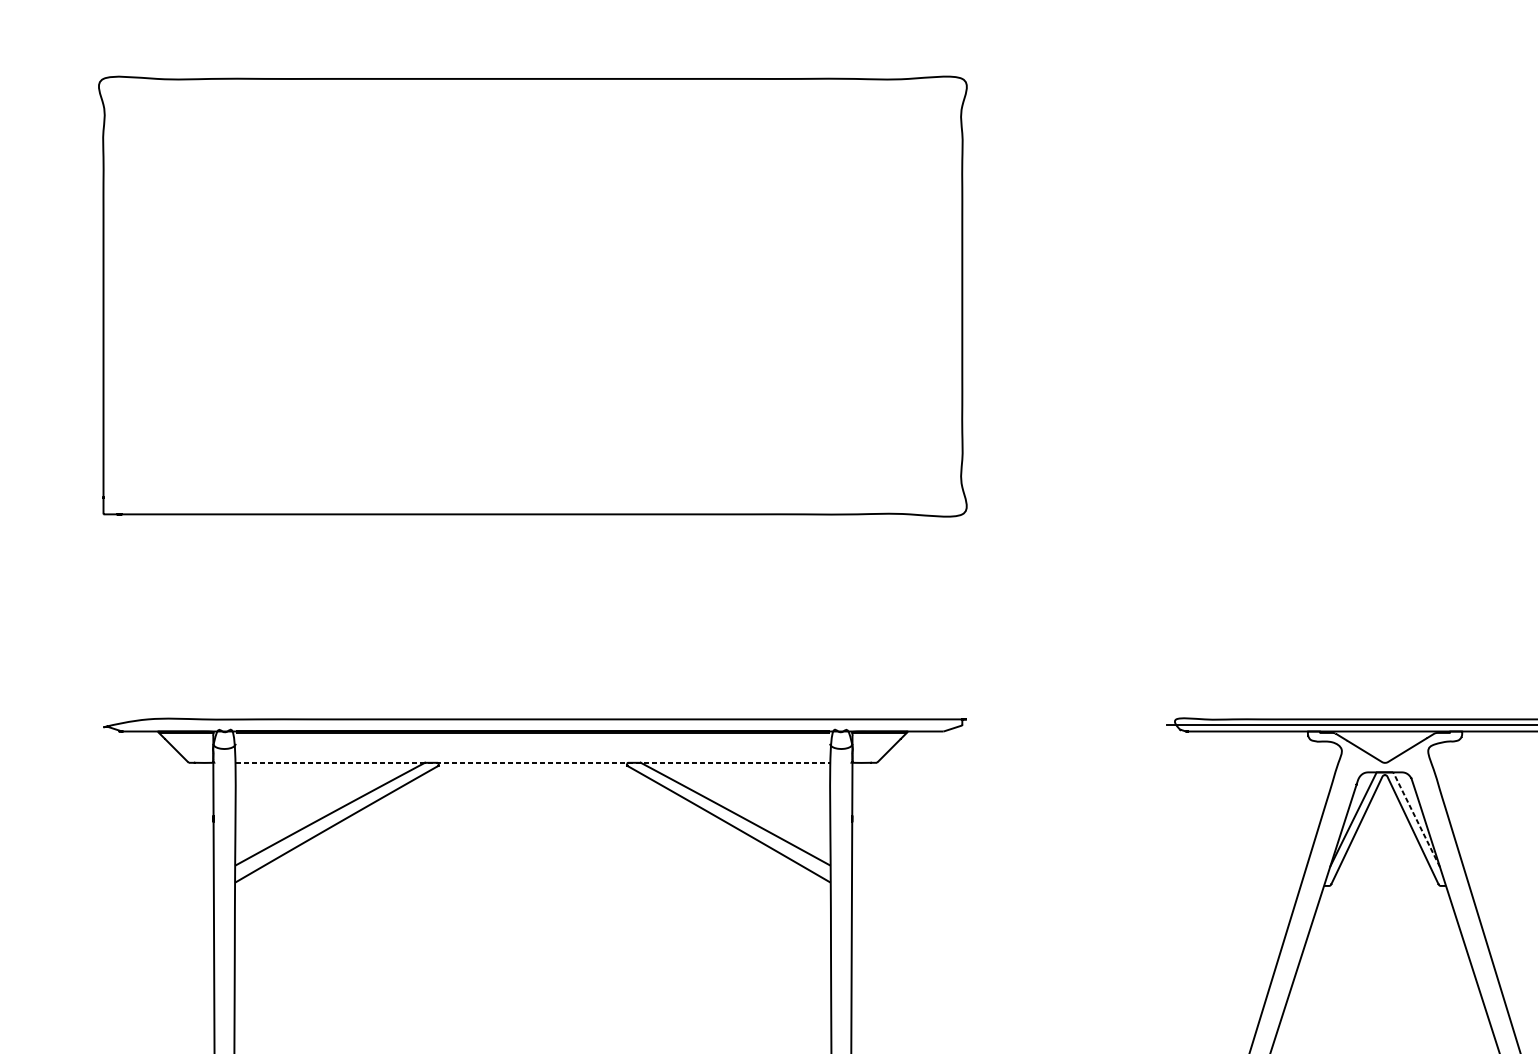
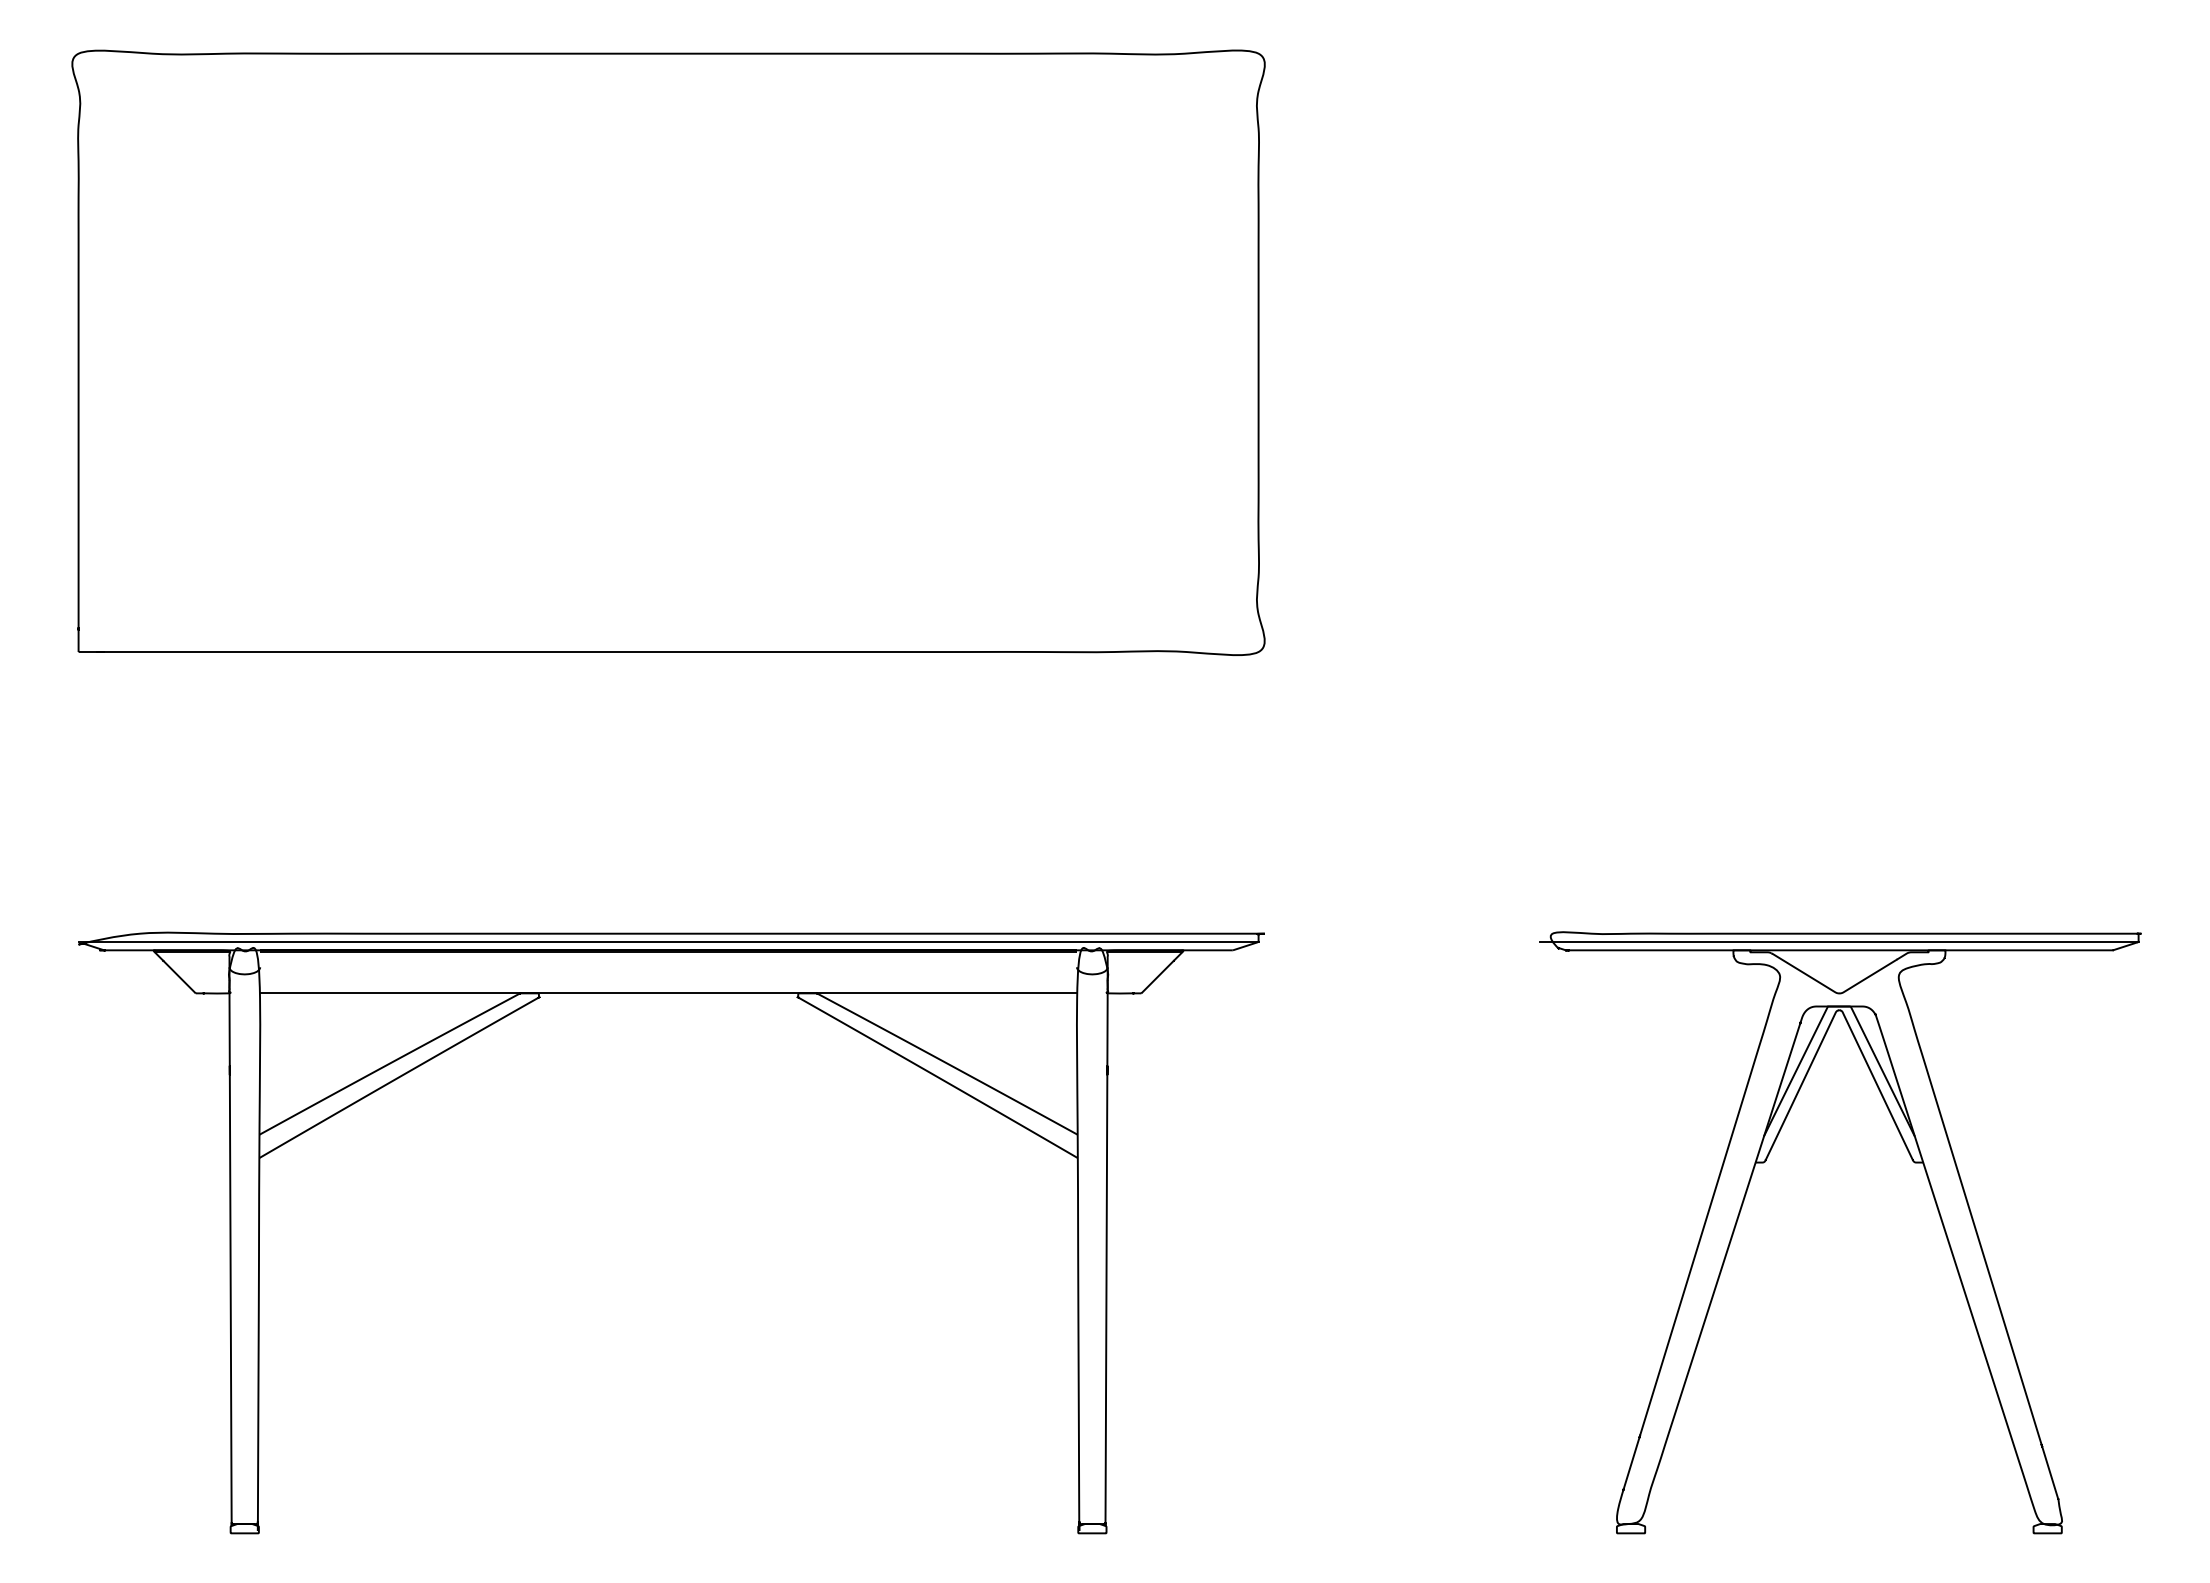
line: (532, 725) -> (668, 942), added
line: (532, 762) -> (668, 993), dashed -> solid
line: (1416, 819) -> (1882, 1071), dashed -> solid

